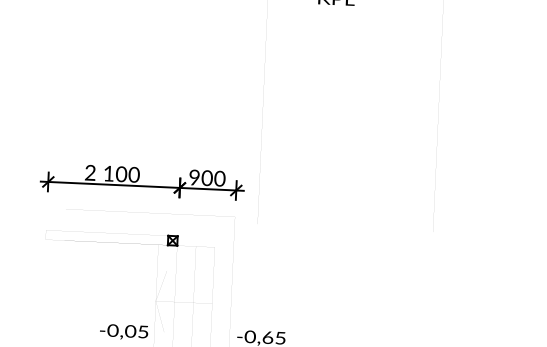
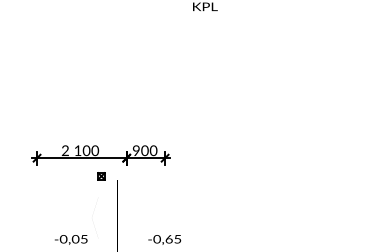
part: (141, 182) -> (100, 155), moved

